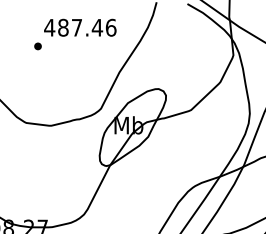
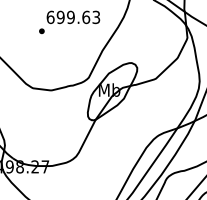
text: (80, 27) -> (73, 17), 487.46 -> 699.63

